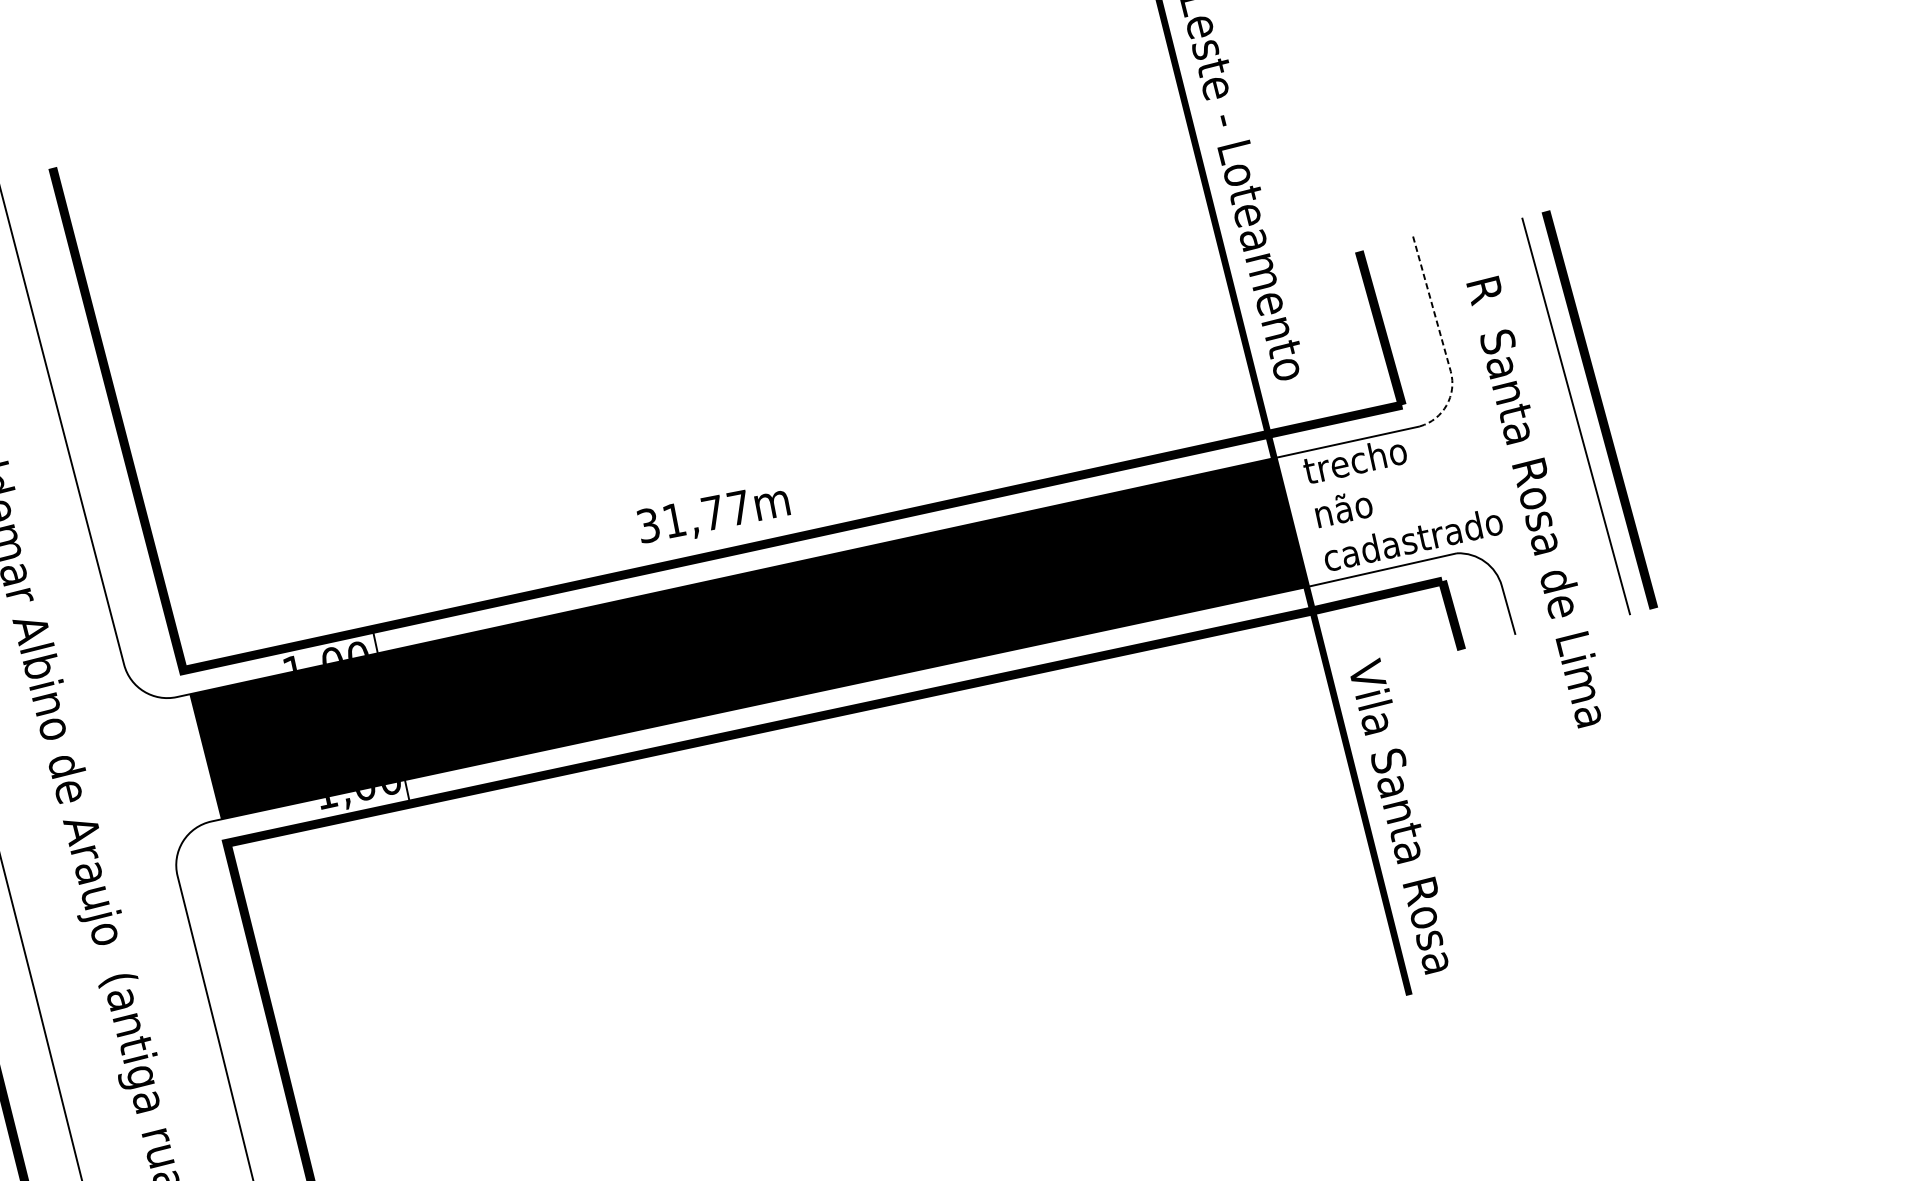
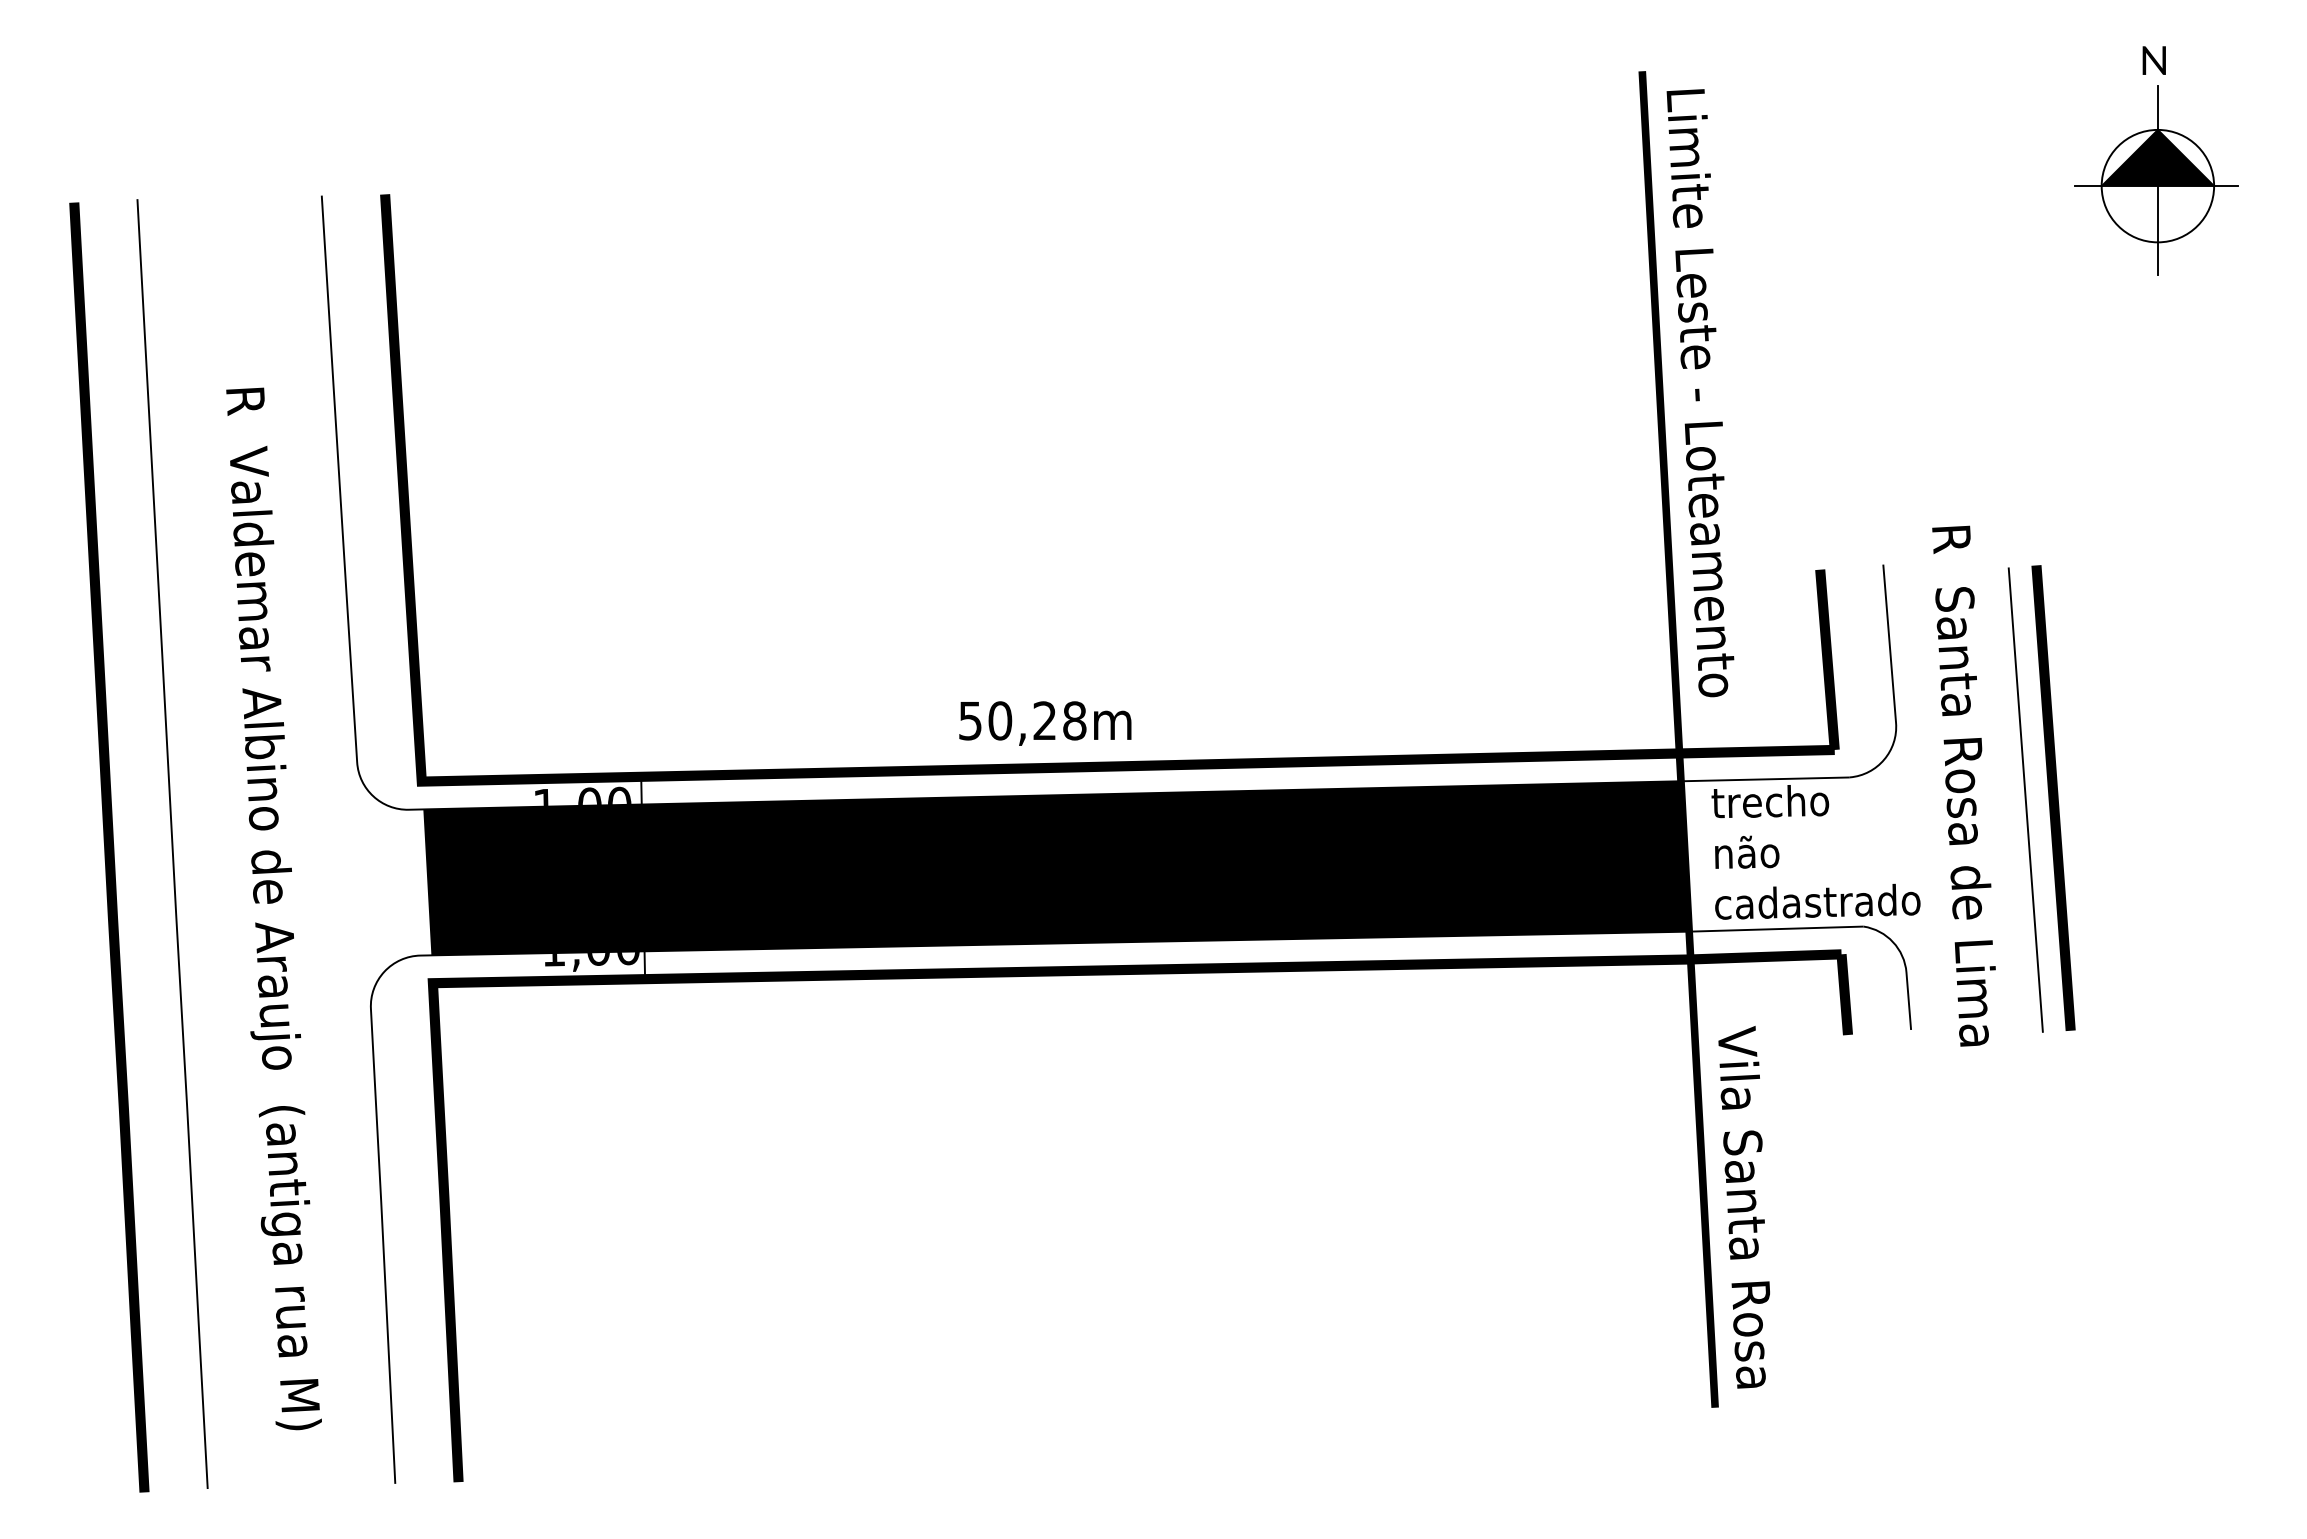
line: (1443, 347) -> (1893, 694), dashed -> solid
text: (1536, 501) -> (1963, 785), moved
text: (694, 516) -> (1023, 720), 31,77m -> 50,28m

